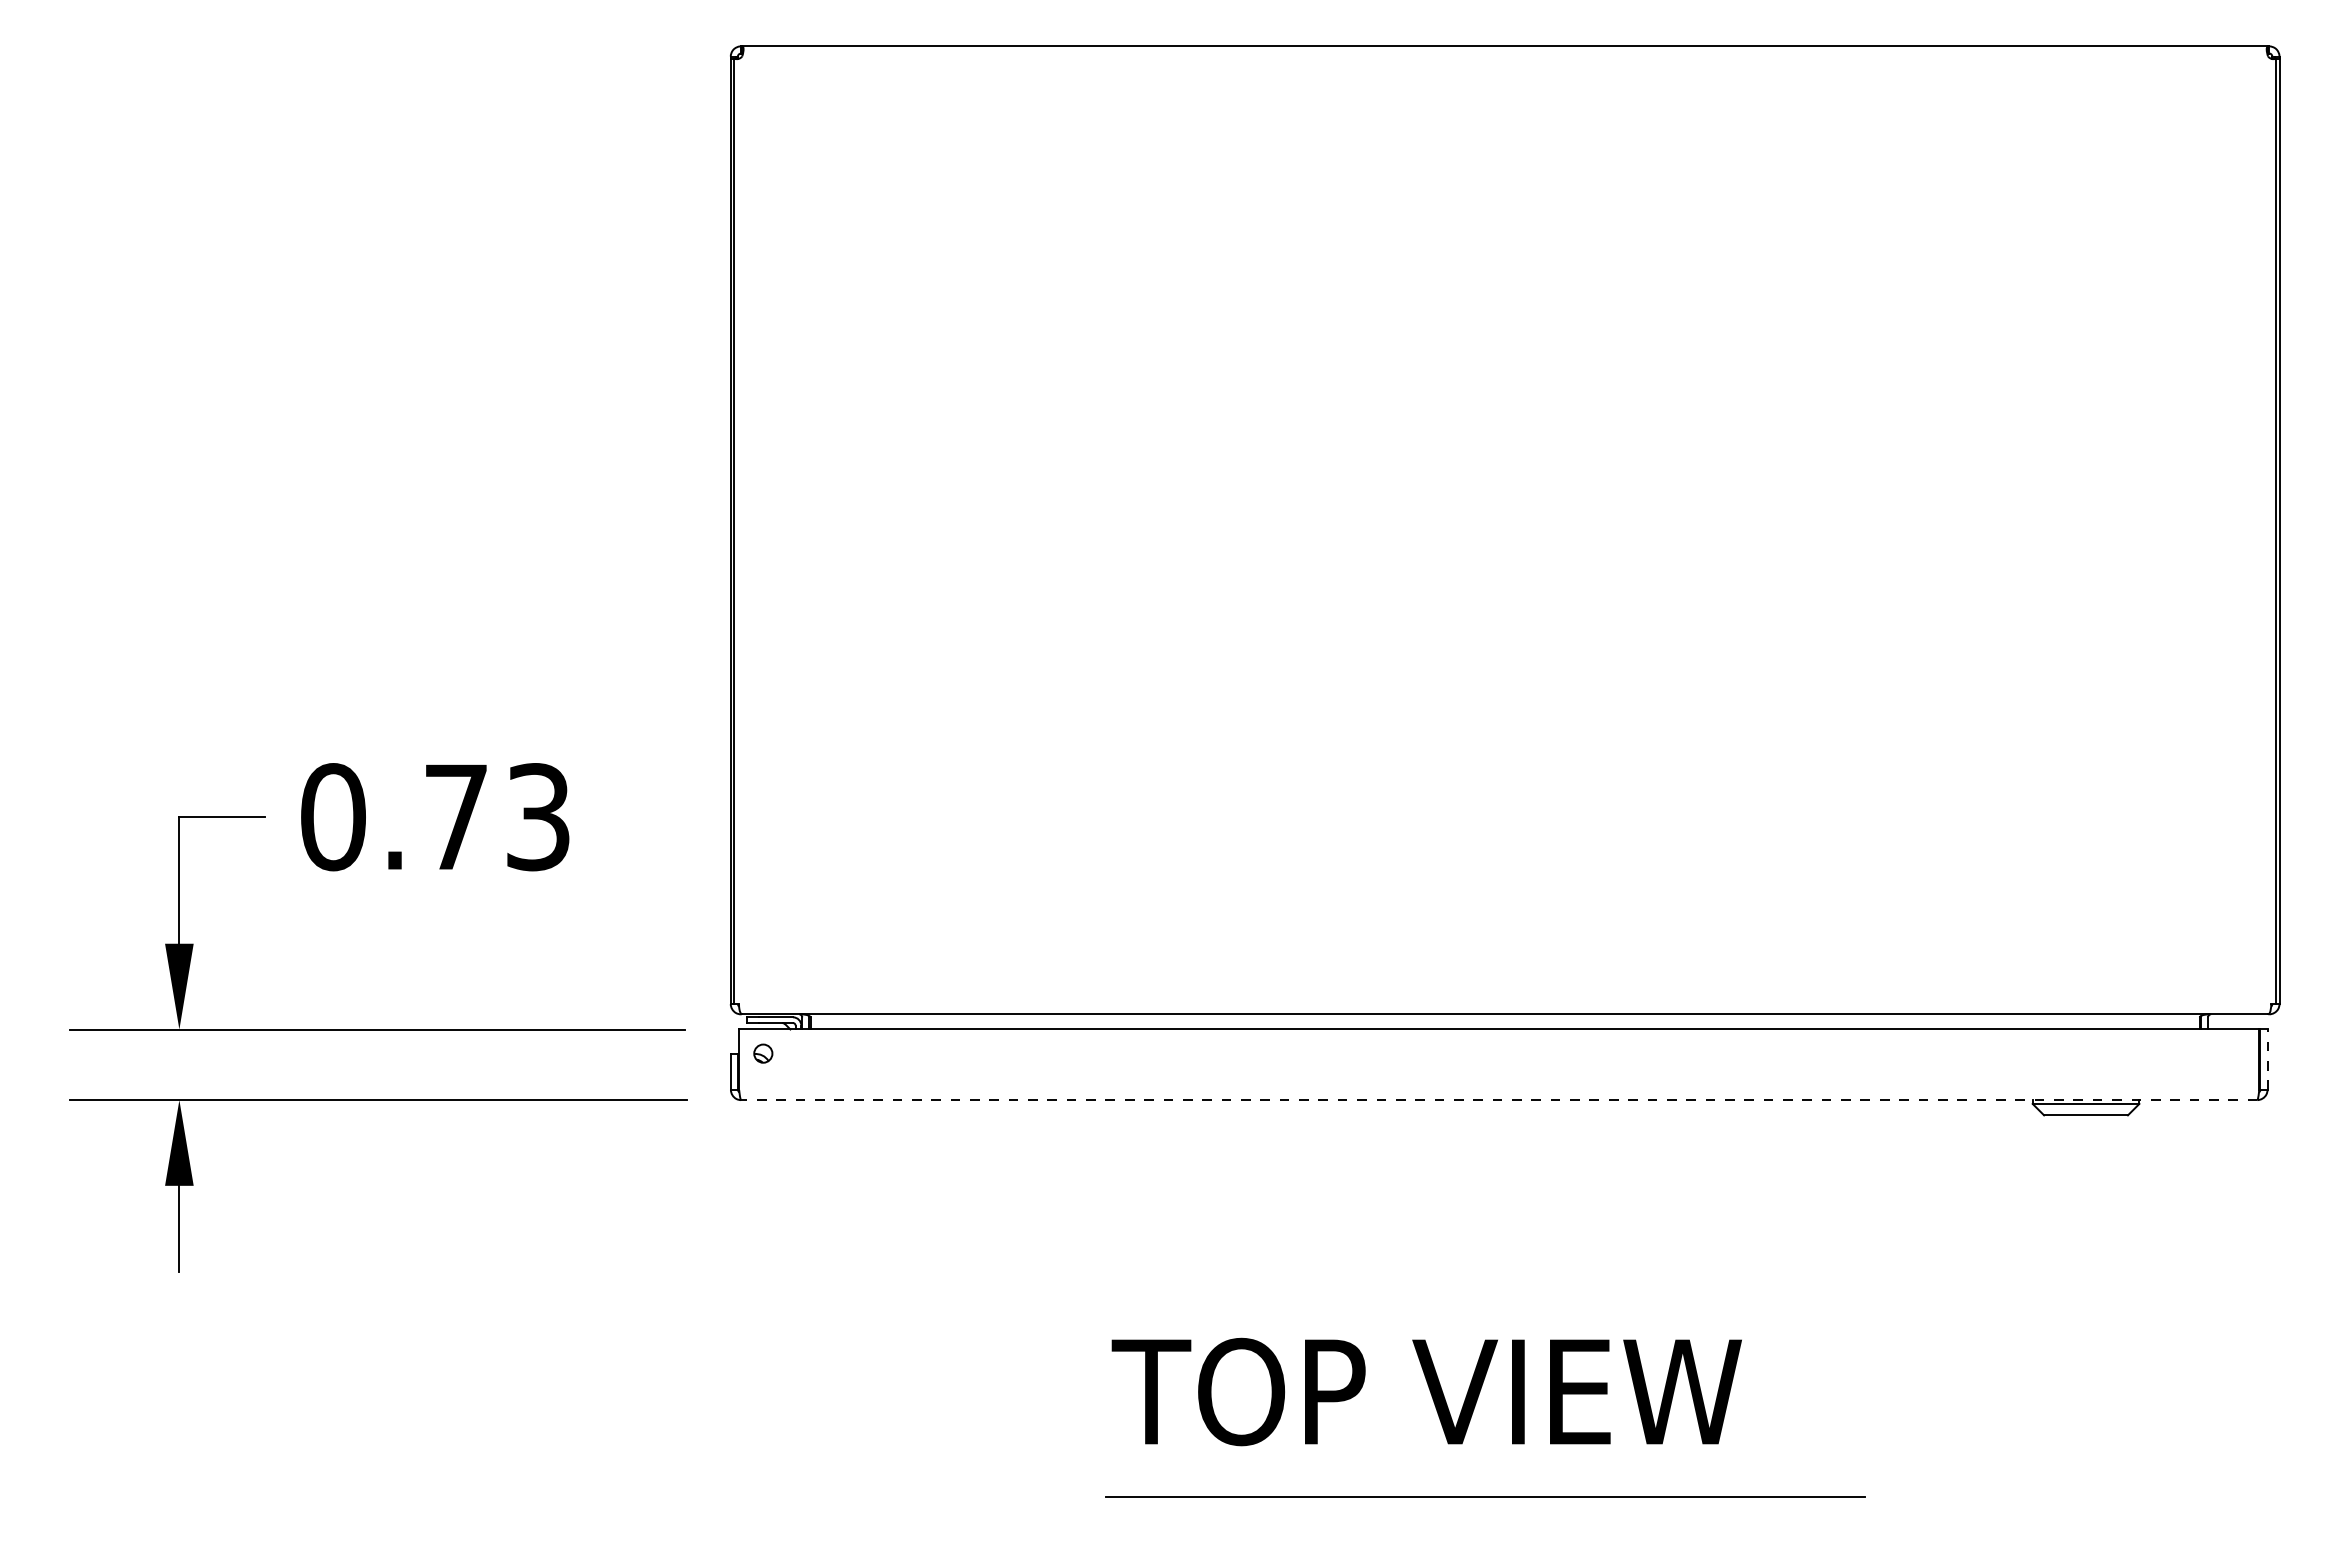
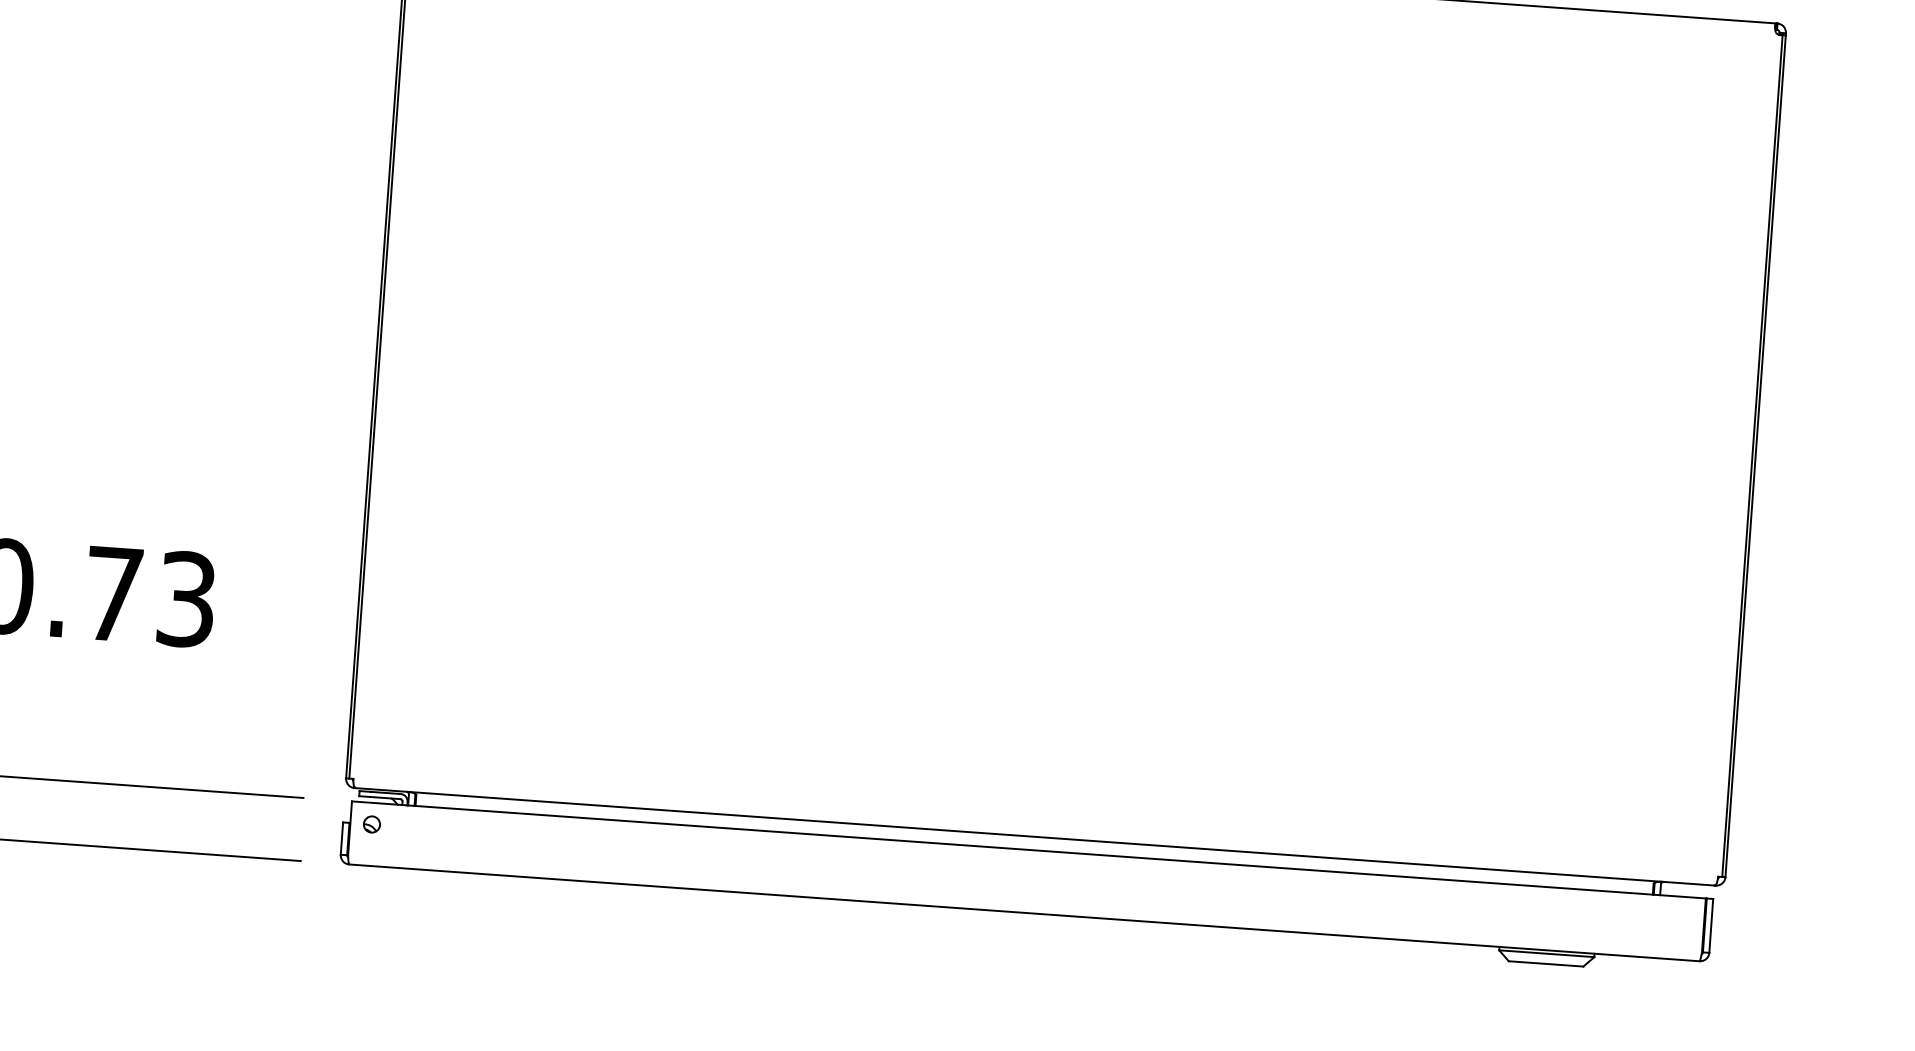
line: (2267, 1059) -> (1711, 925), dashed -> solid
line: (1498, 1100) -> (1023, 913), dashed -> solid

